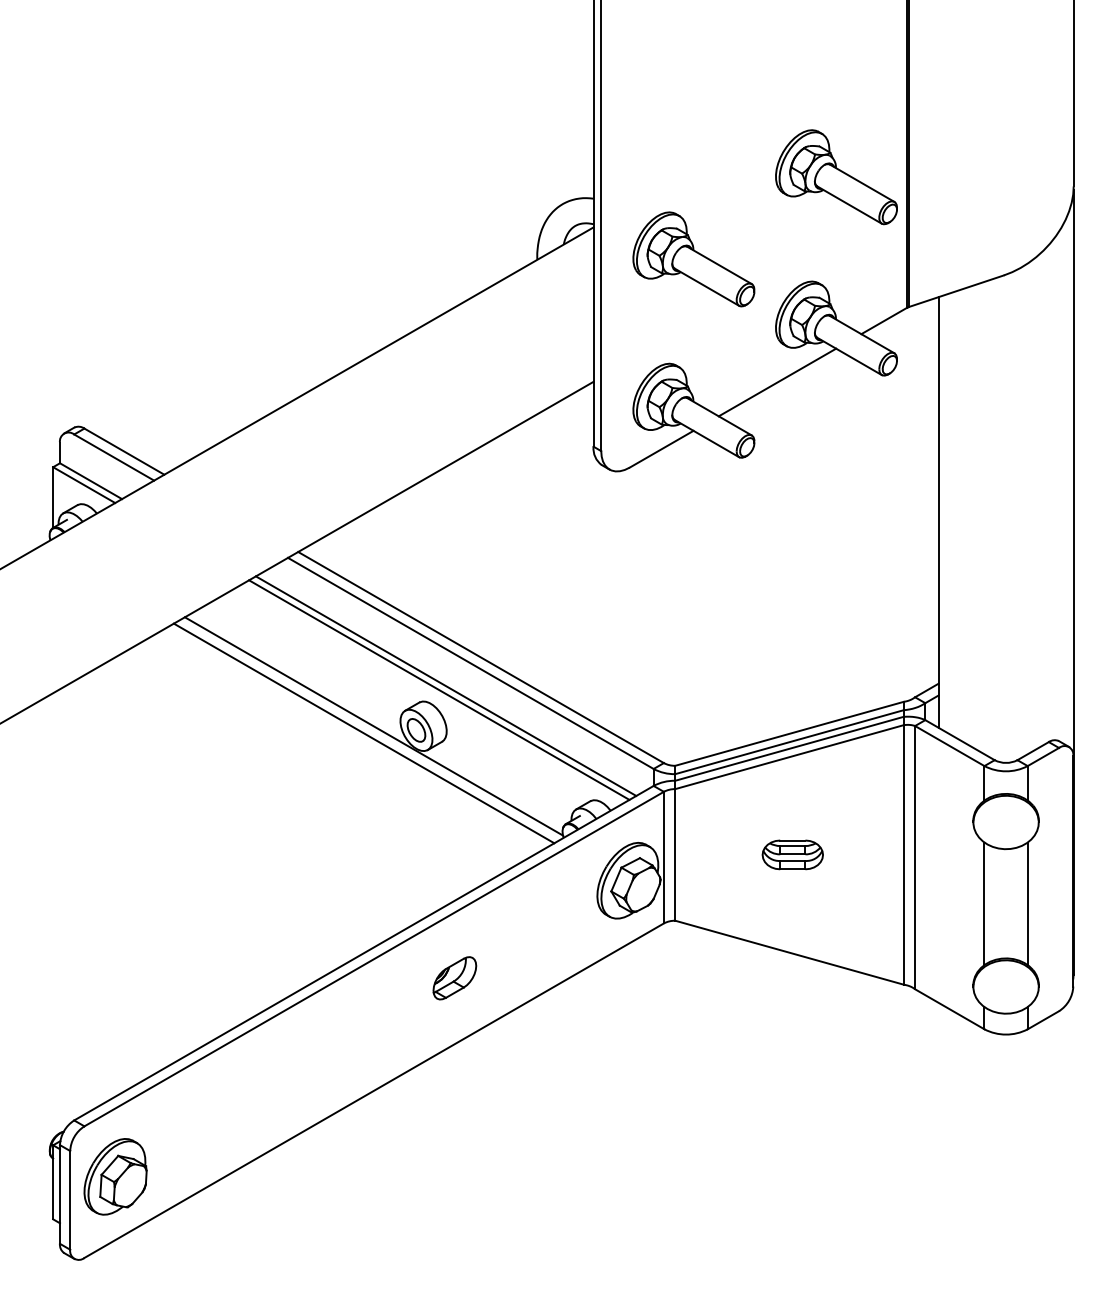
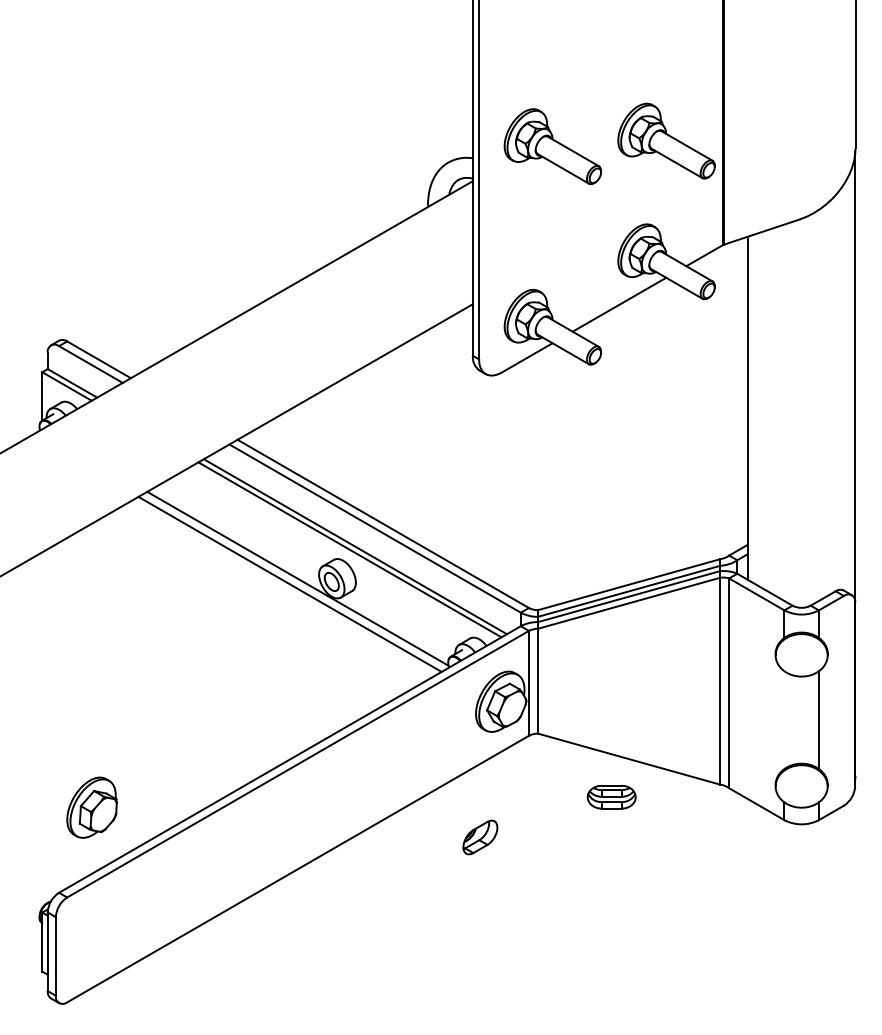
part: (693, 259) -> (552, 146), moved
part: (792, 854) -> (611, 796), moved
line: (984, 902) -> (784, 719), removed
part: (454, 978) -> (480, 837), moved
part: (114, 1176) -> (91, 807), moved

